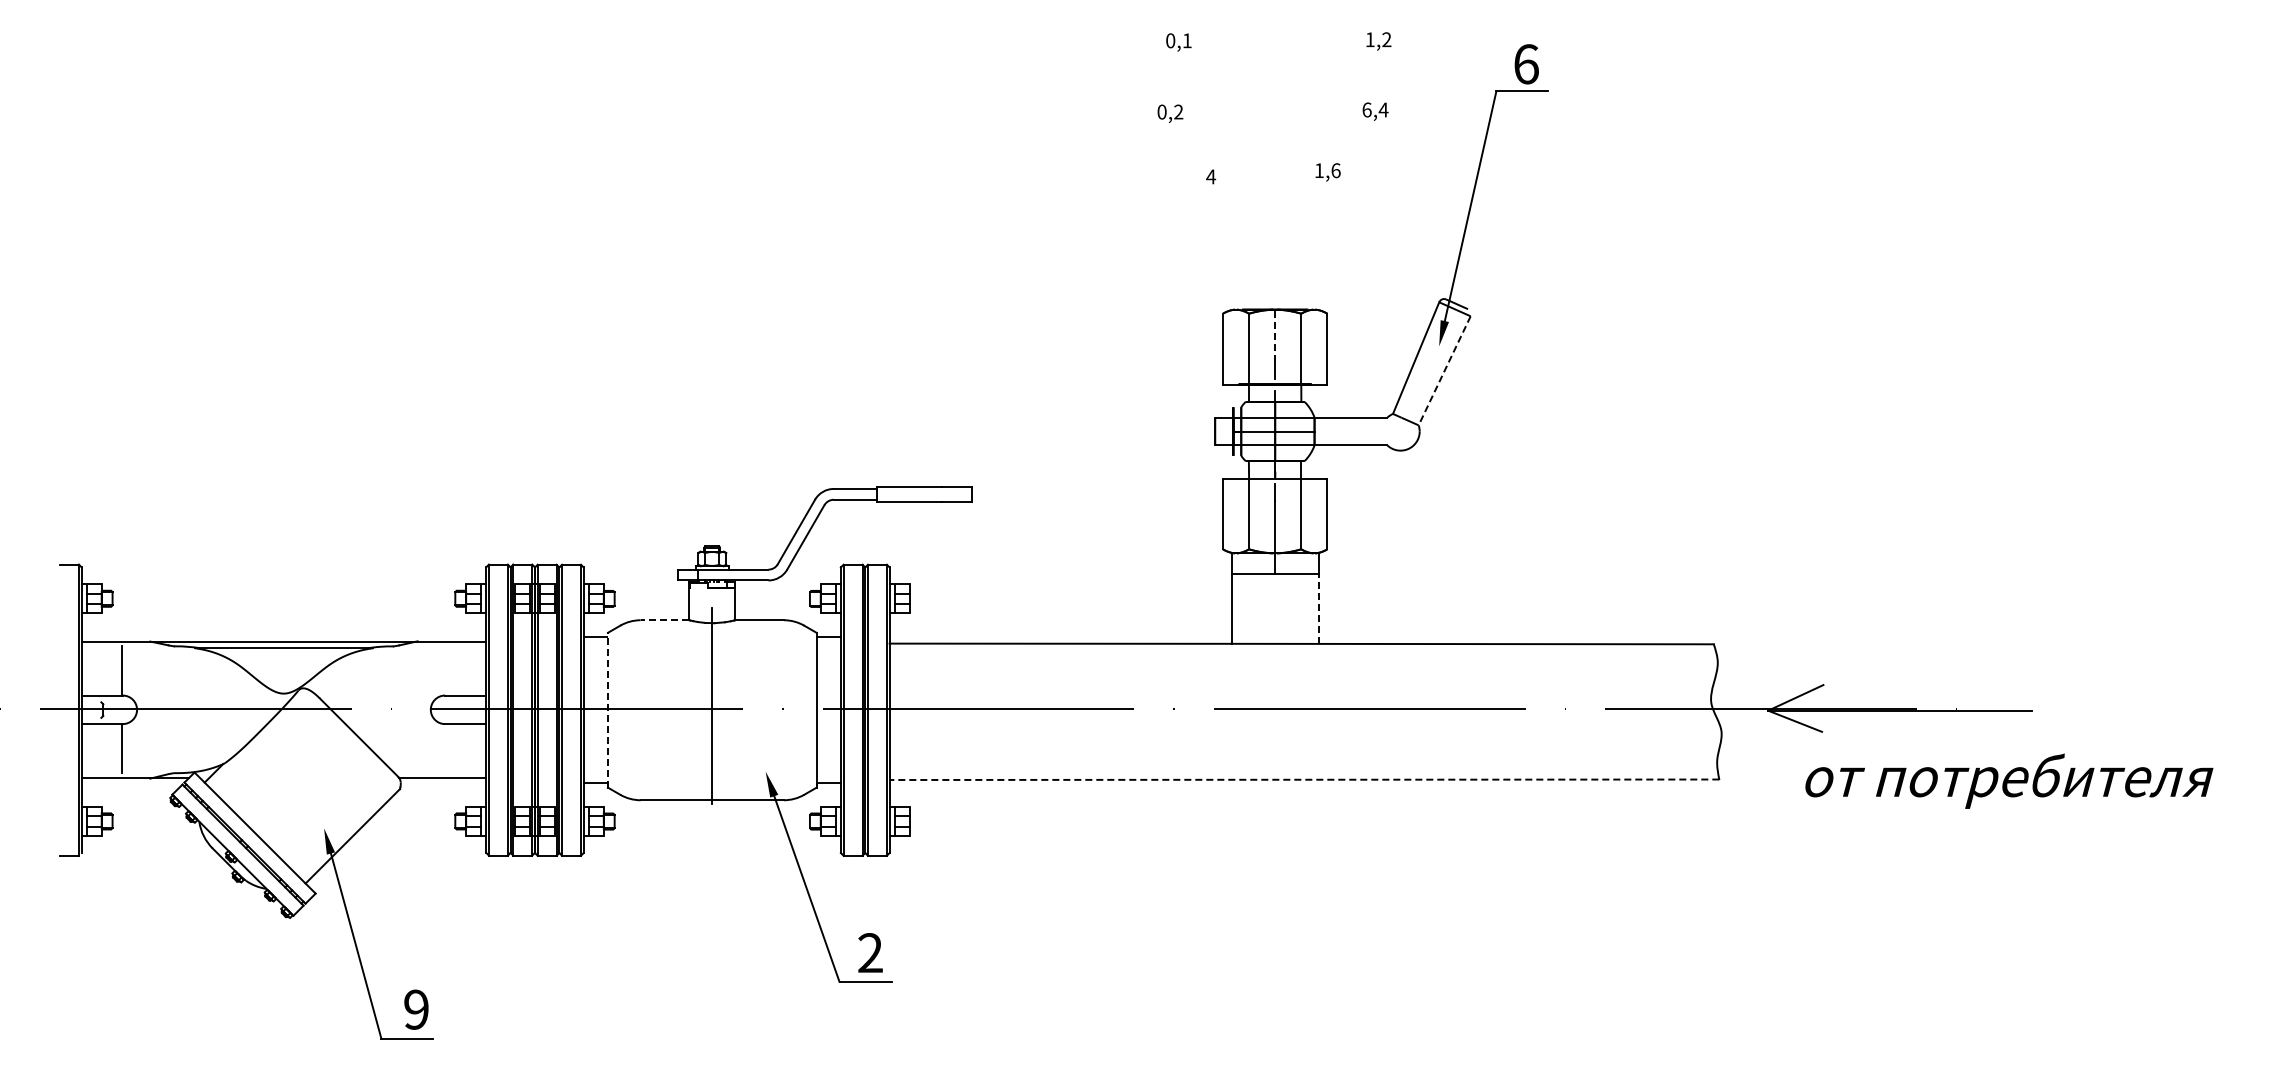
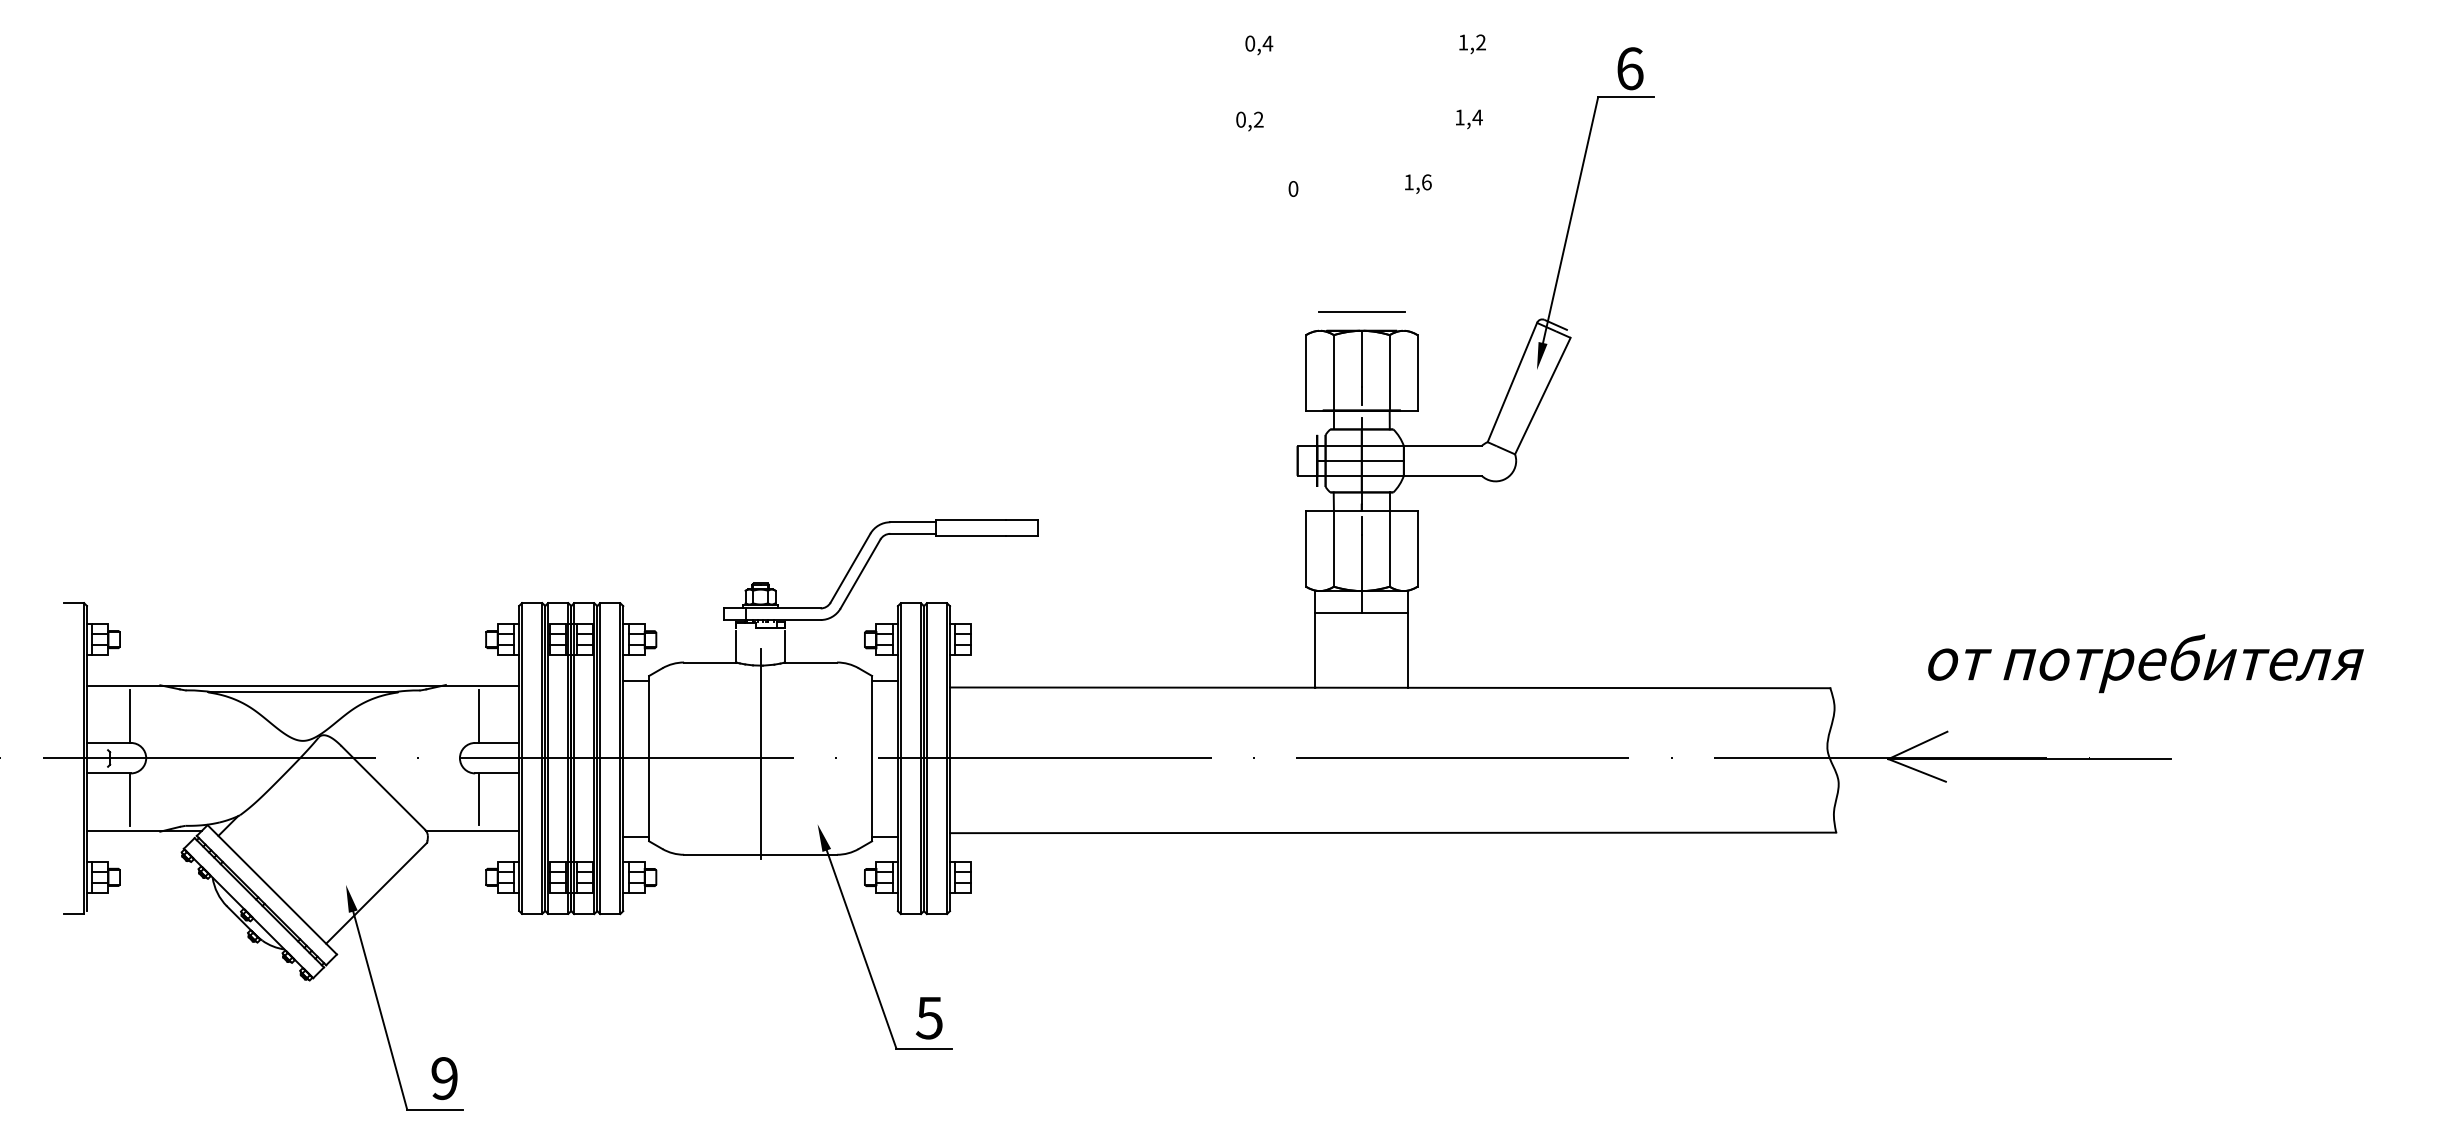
text: (1187, 40) -> (1268, 43), 0,1 -> 0,4
text: (1366, 109) -> (1459, 116), 6,4 -> 1,4
text: (1211, 176) -> (1293, 188), 4 -> 0
line: (1274, 292) -> (1361, 312), added
line: (1275, 335) -> (1362, 358), dashed -> solid
line: (1444, 371) -> (1542, 396), dashed -> solid
line: (1318, 609) -> (1408, 651), dashed -> solid
line: (664, 620) -> (709, 662), dashed -> solid
line: (448, 670) -> (478, 716), added
line: (607, 709) -> (648, 757), dashed -> solid
line: (448, 748) -> (478, 799), added
line: (1304, 779) -> (1393, 832), dashed -> solid
text: (2009, 780) -> (2146, 662), moved
text: (869, 953) -> (928, 1018), 2 -> 5

